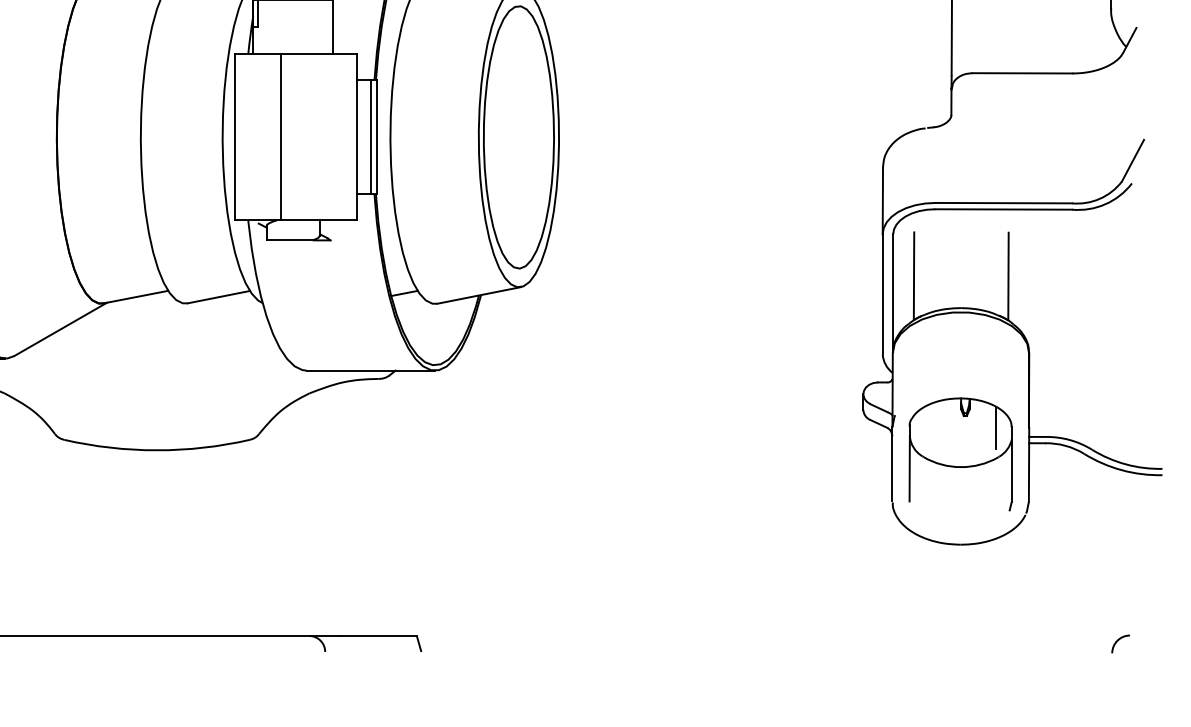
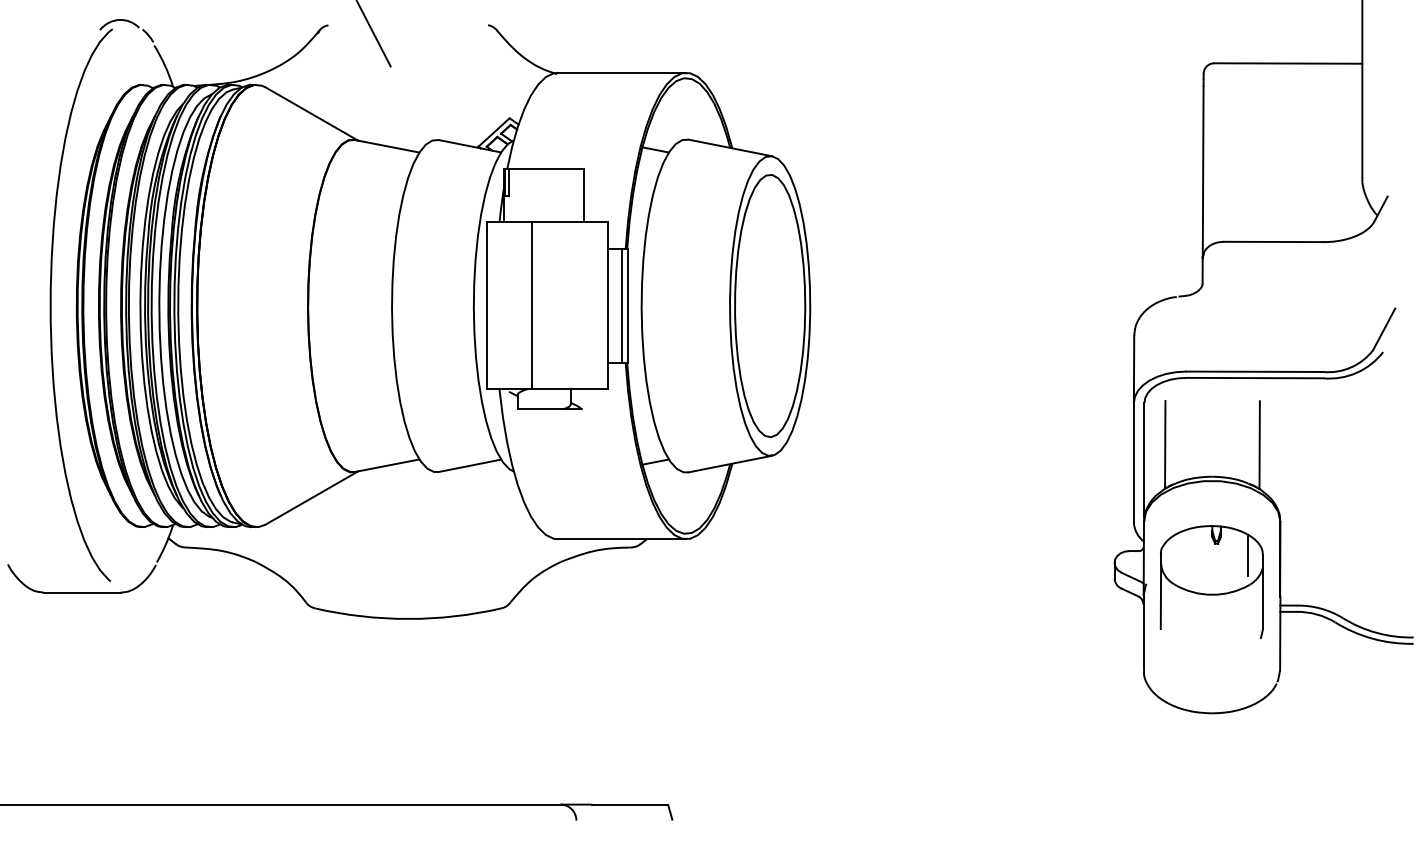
part: (960, 453) -> (1211, 581), moved
arc: (1117, 642) -> (1368, 811), removed

